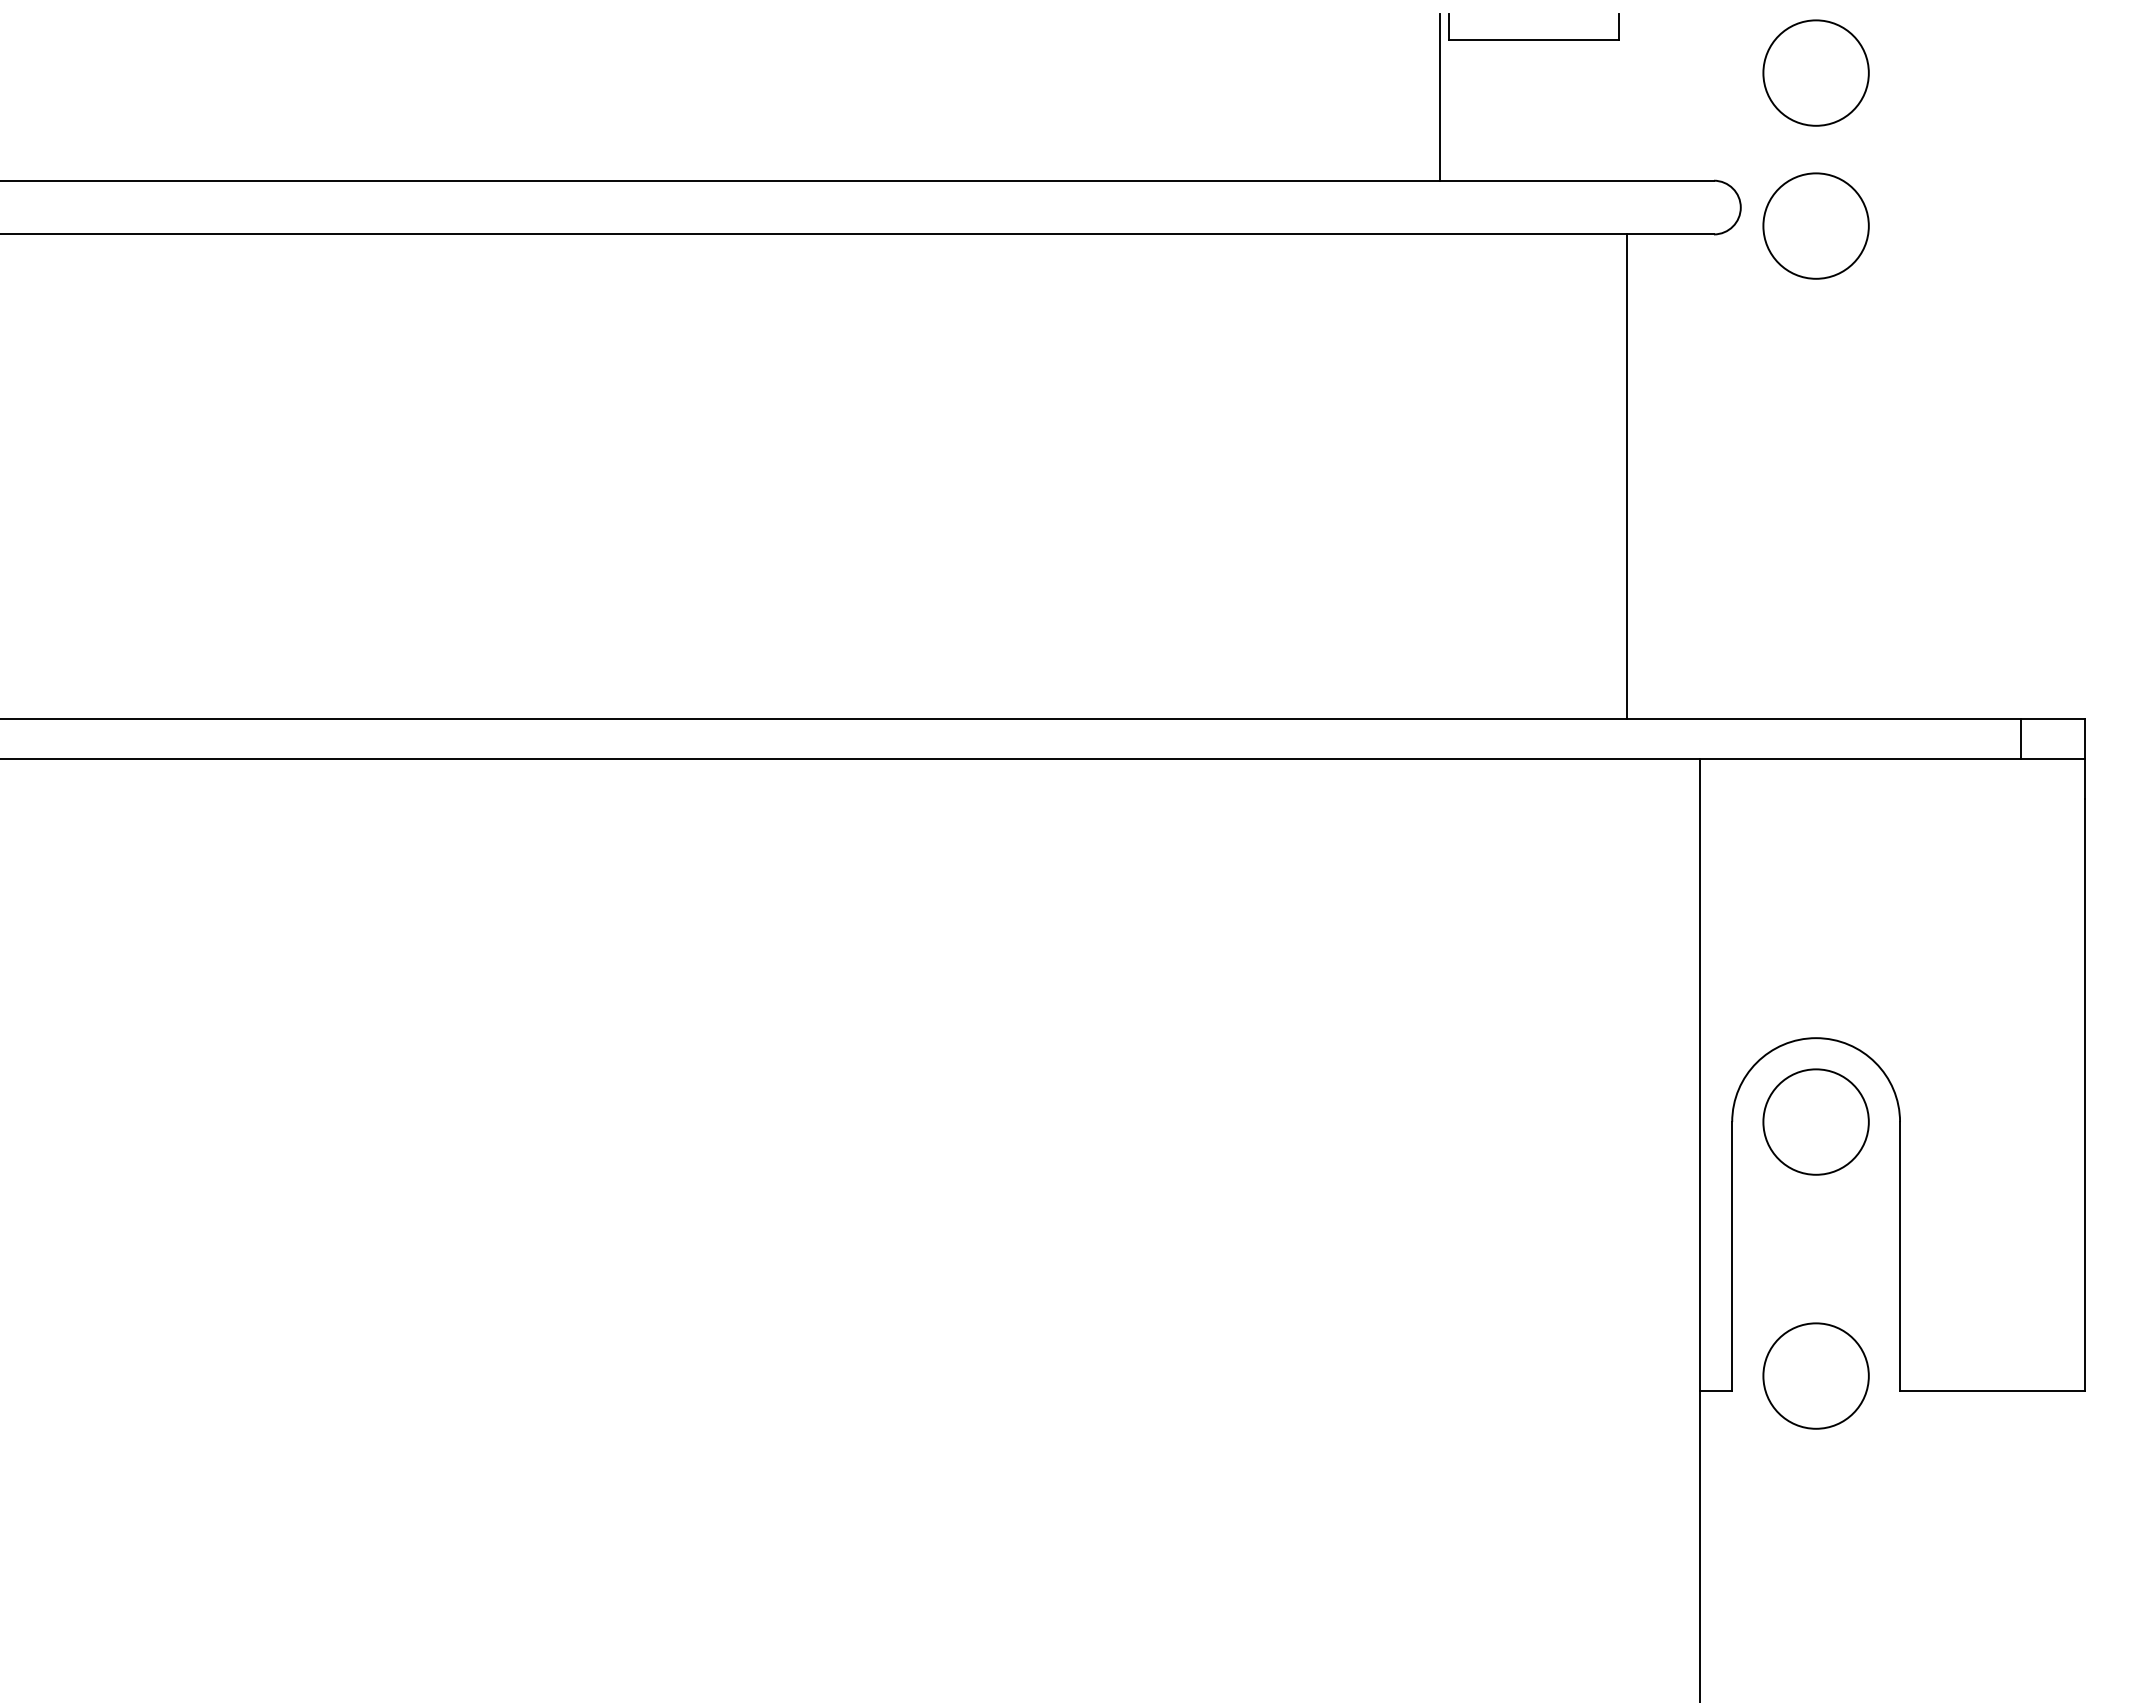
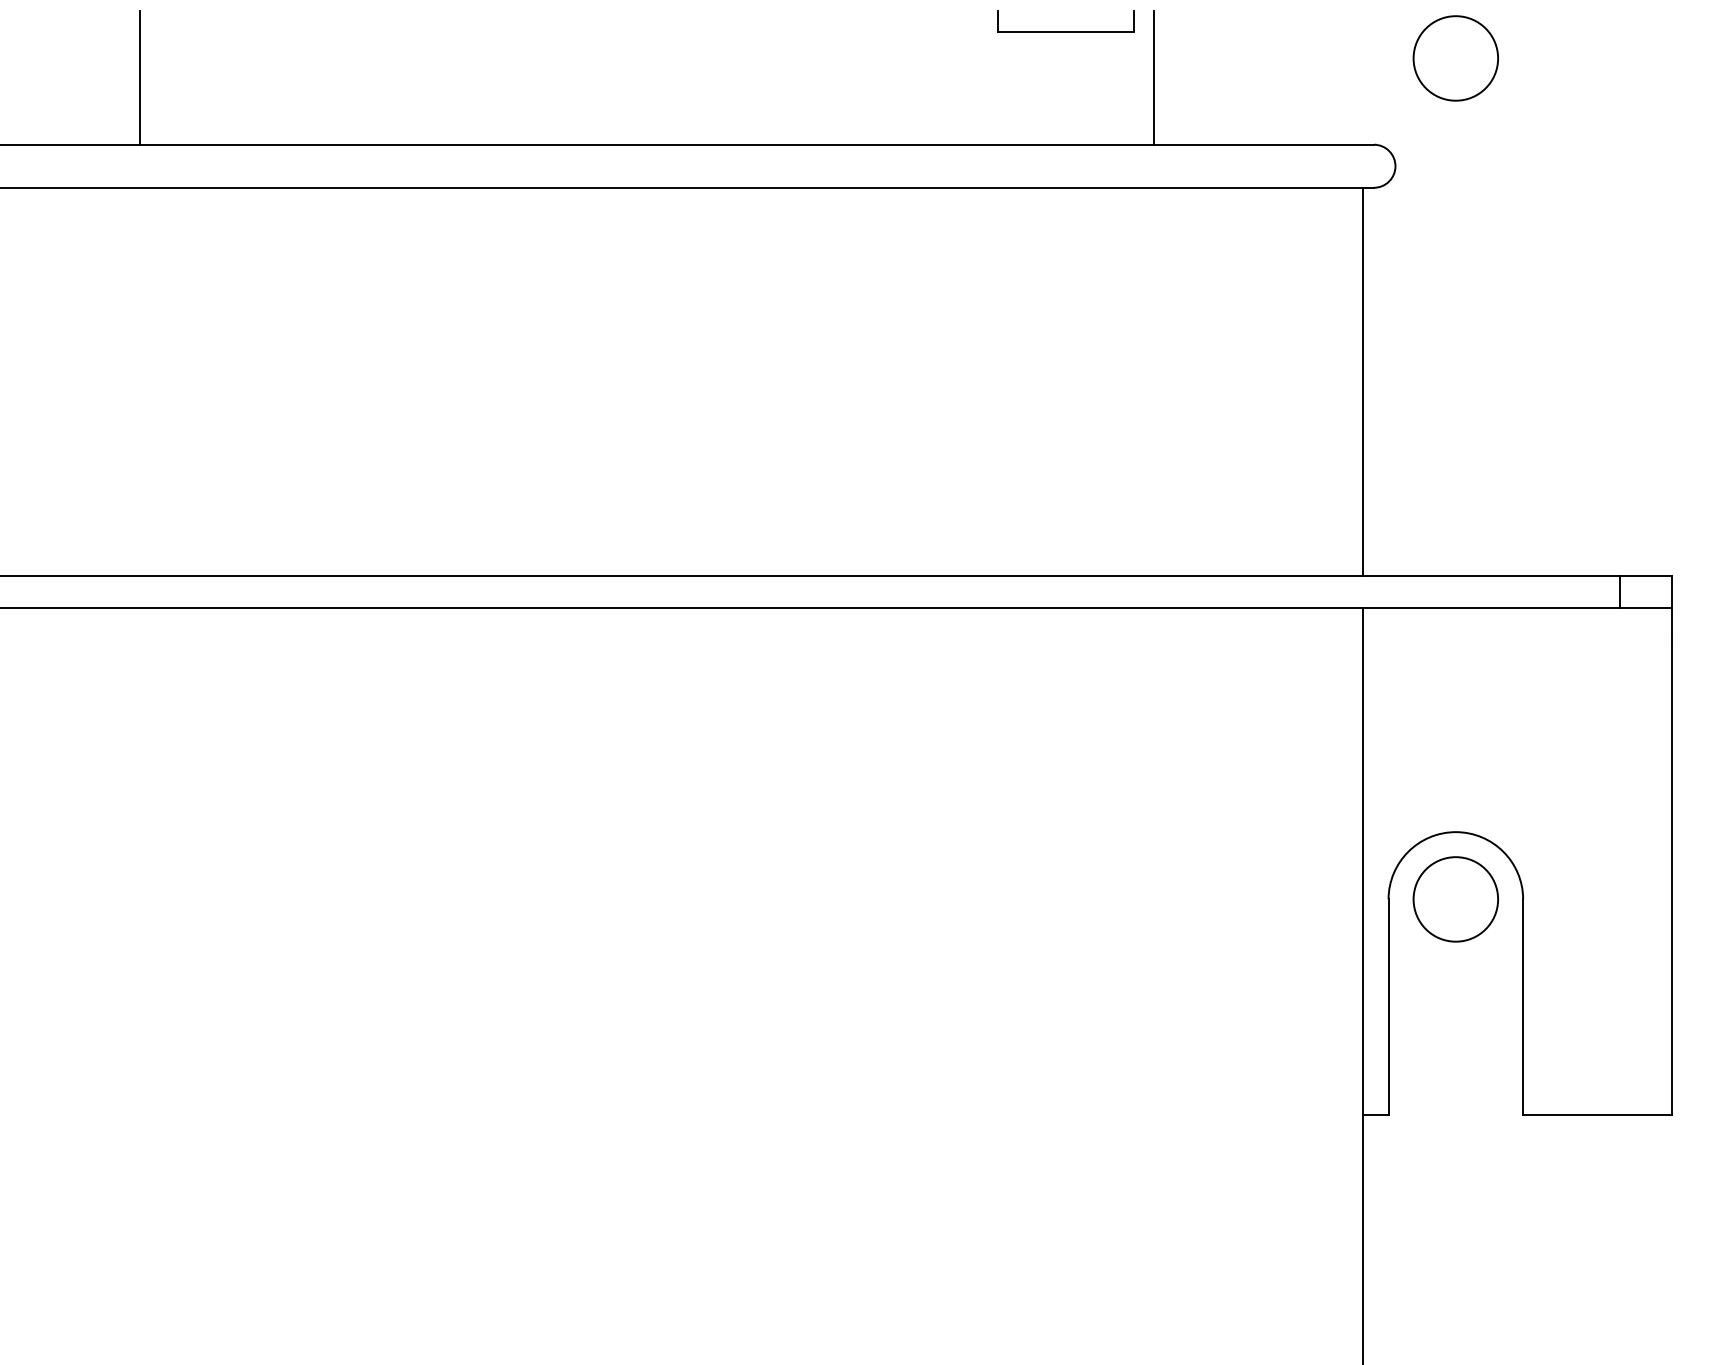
part: (1533, 39) -> (1065, 31), moved
line: (175, 96) -> (140, 77), added
circle: (1815, 225) -> (1455, 180), removed
line: (1627, 476) -> (1363, 381), moved
circle: (1815, 1375) -> (1455, 1102), removed

